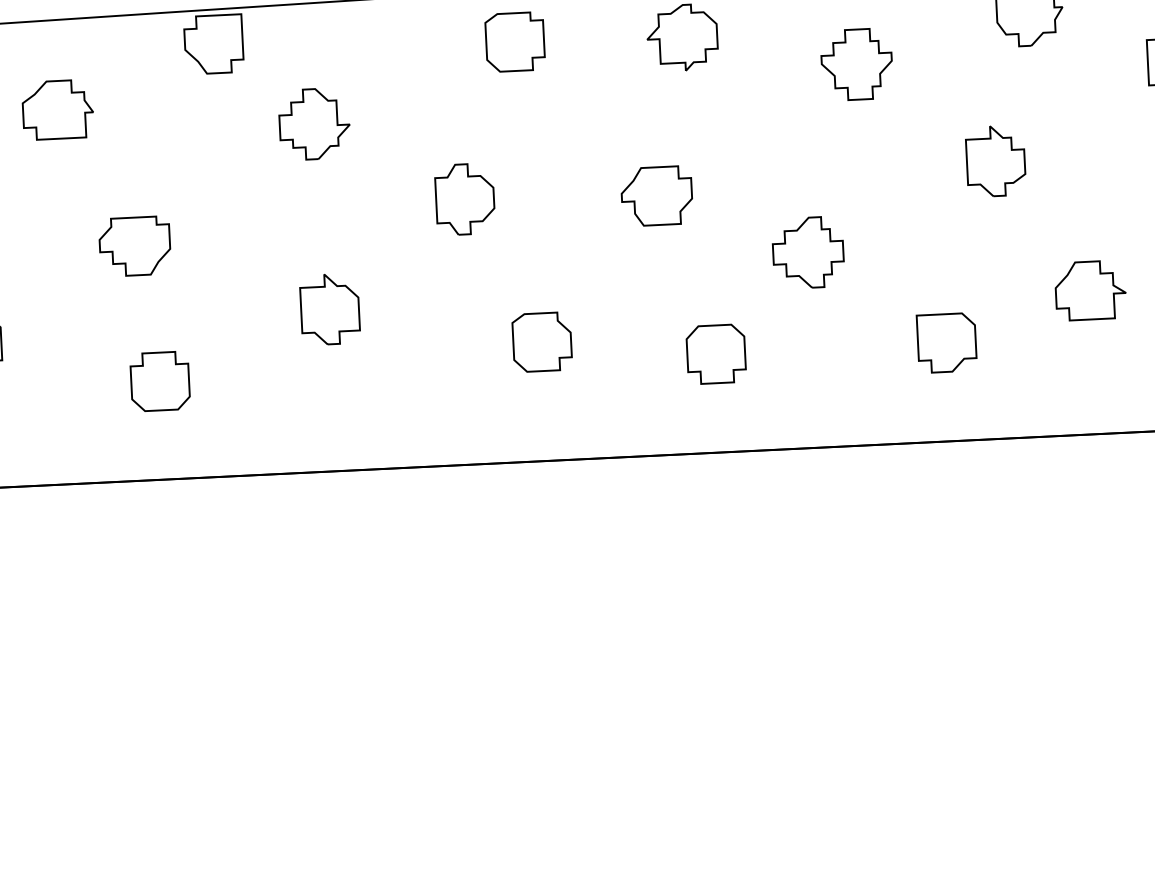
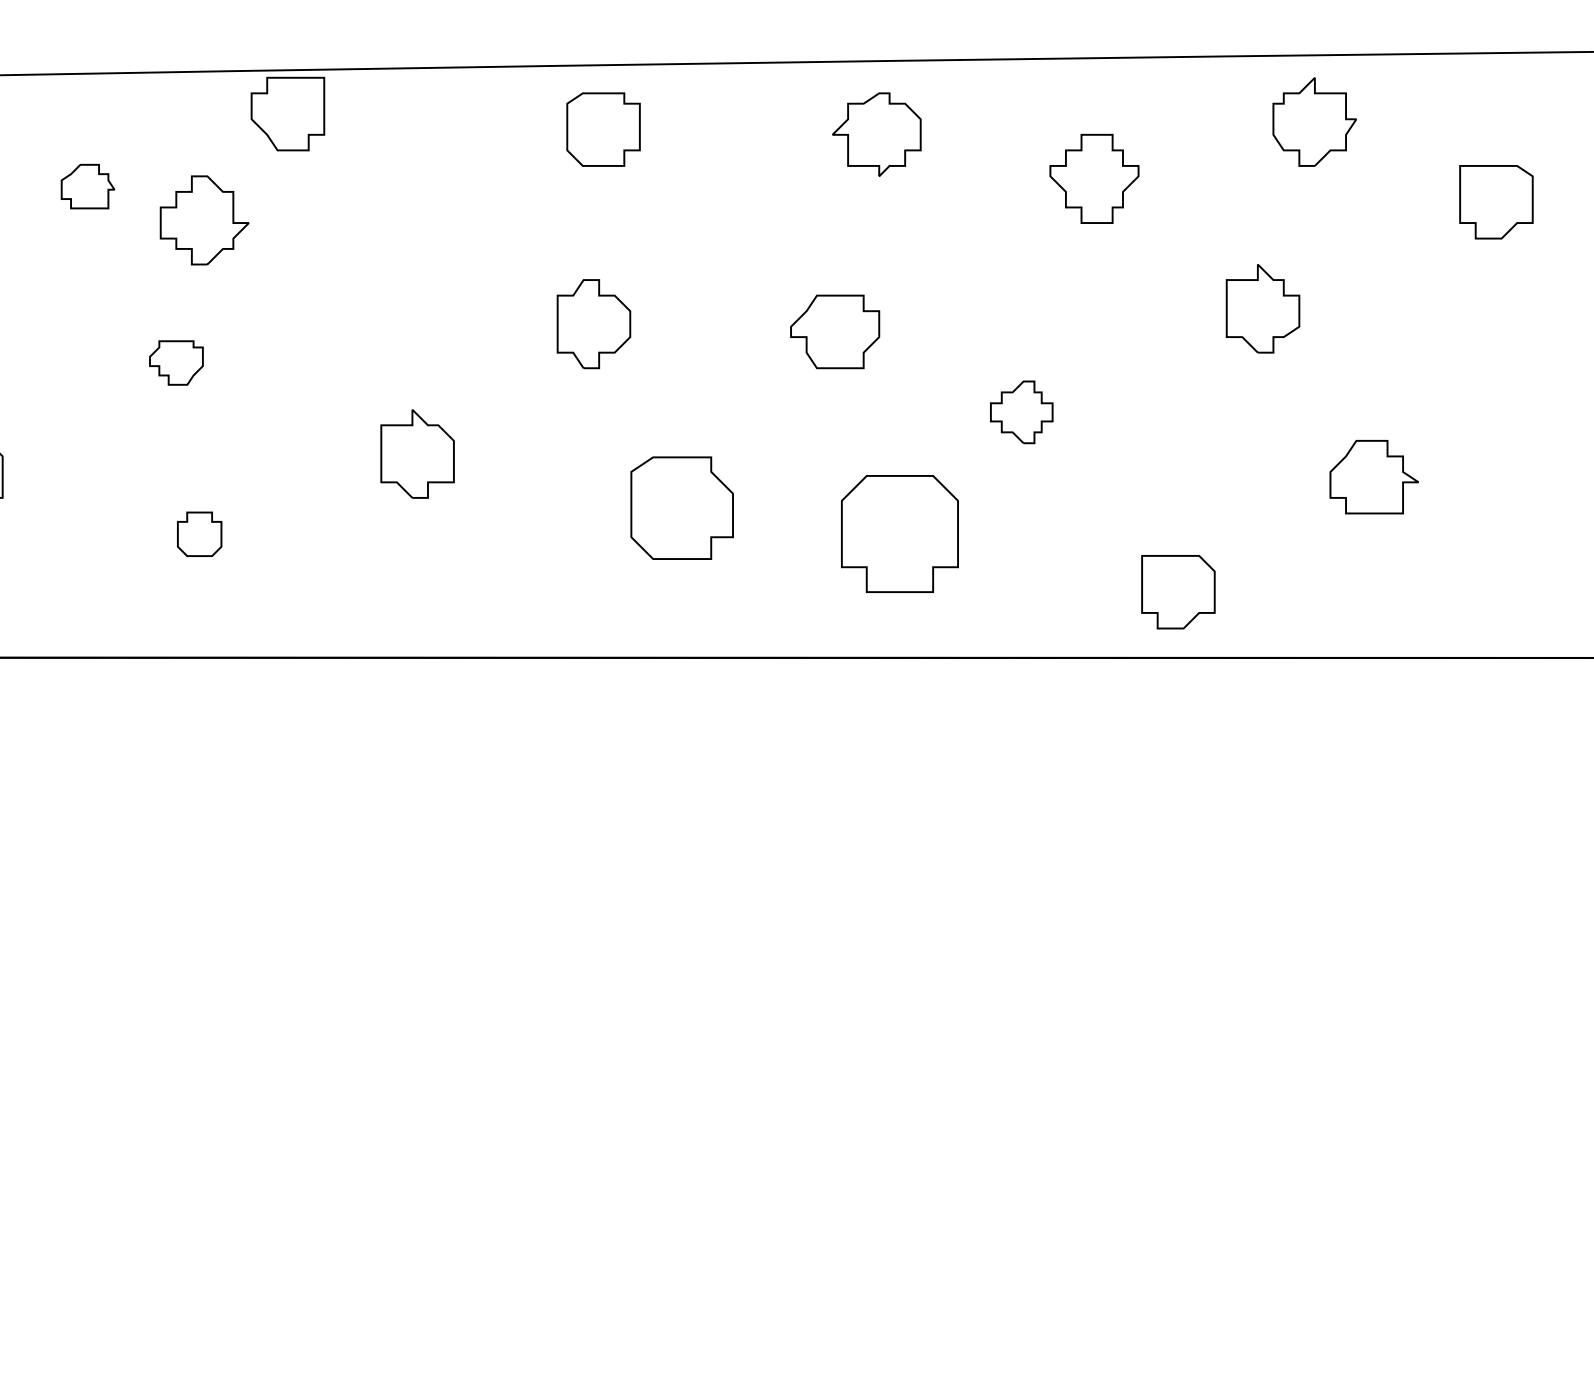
part: (515, 41) -> (603, 129), moved
part: (57, 109) -> (87, 186), size x0.6
part: (314, 124) -> (204, 220), moved
part: (135, 246) -> (176, 362), size x0.6
part: (808, 252) -> (1021, 412), size x0.7
part: (541, 342) -> (681, 508), size x1.4
part: (947, 343) -> (1178, 592), moved
part: (715, 354) -> (899, 534), size x1.6
part: (159, 381) -> (199, 534), size x0.6

